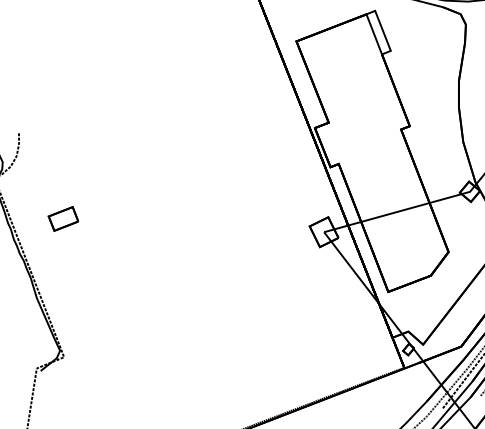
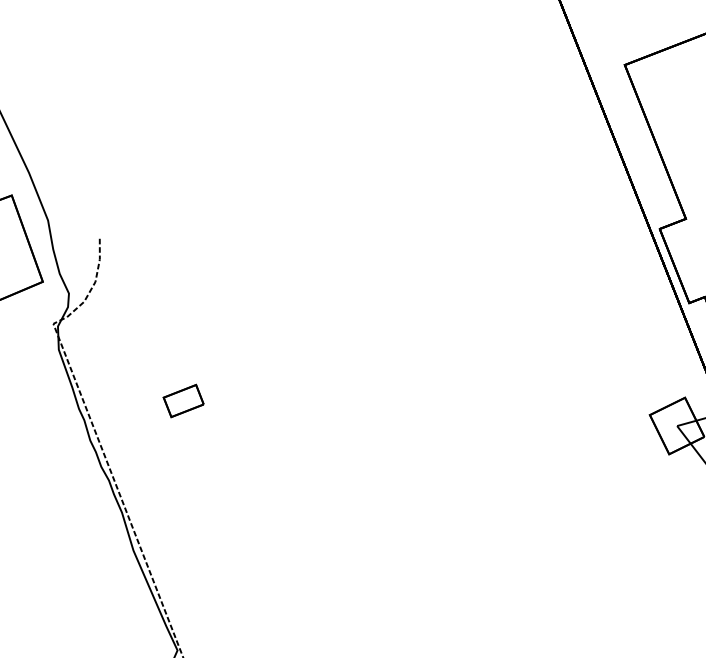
part: (62, 218) -> (182, 400), size x0.71

